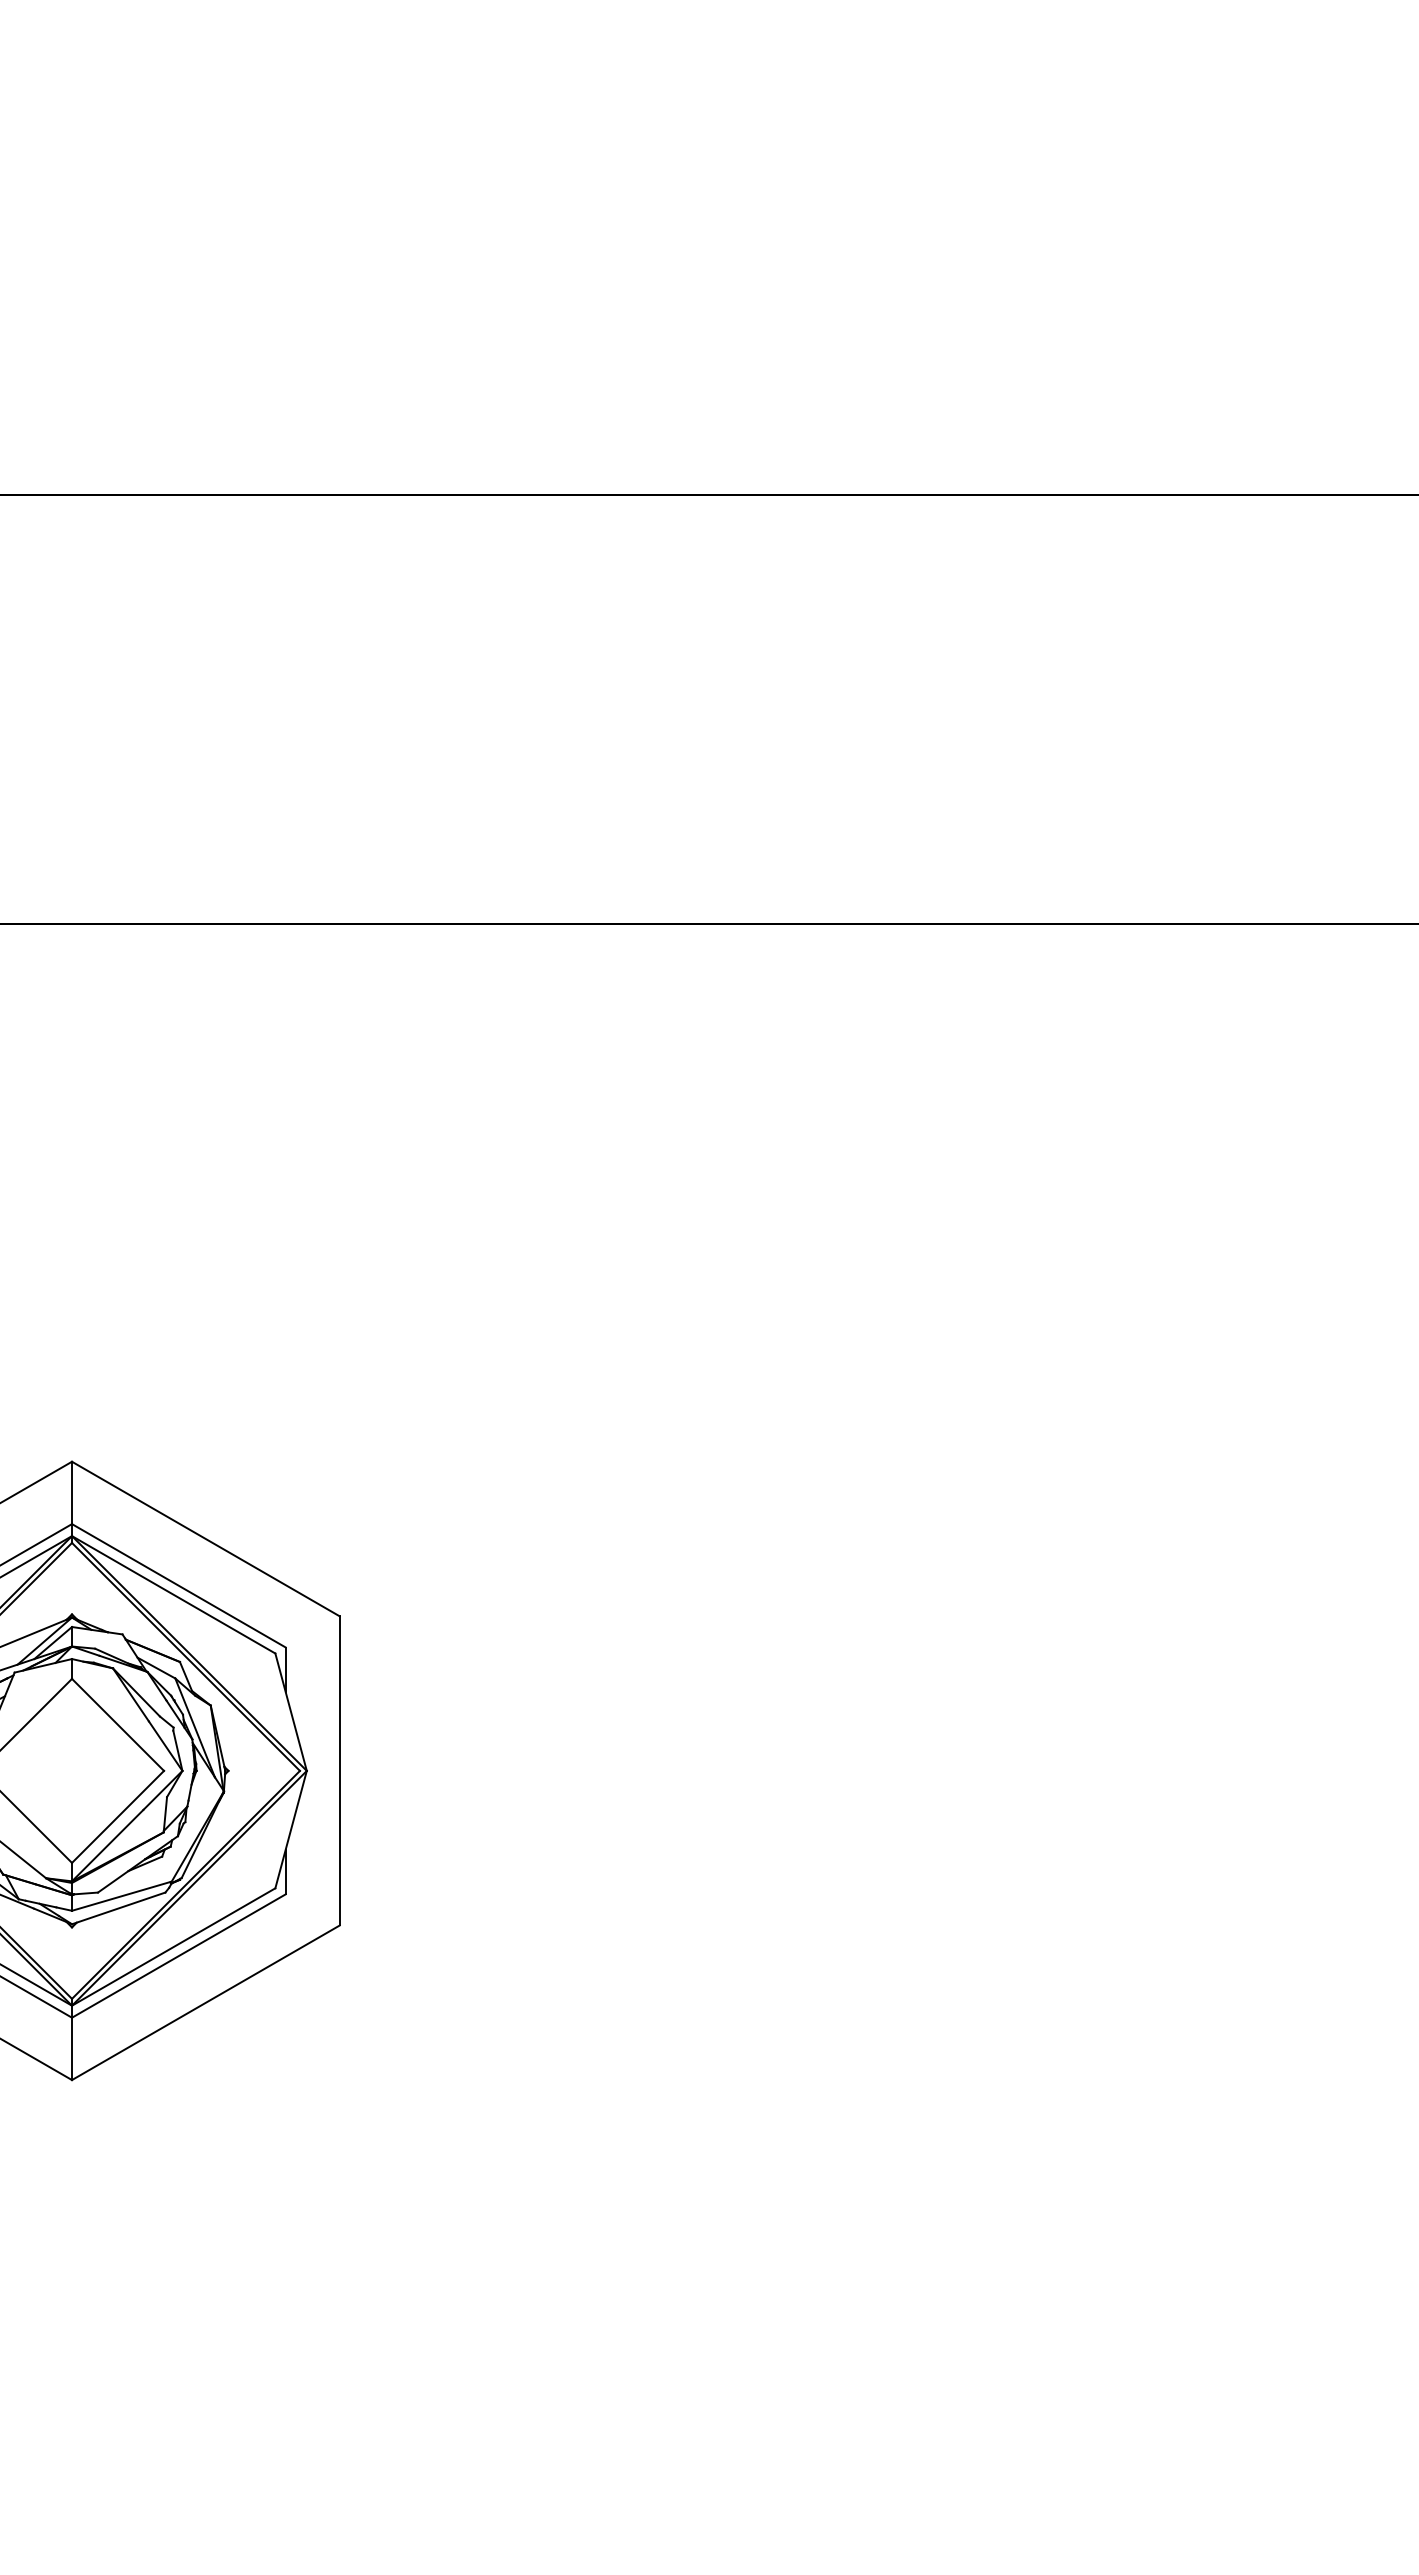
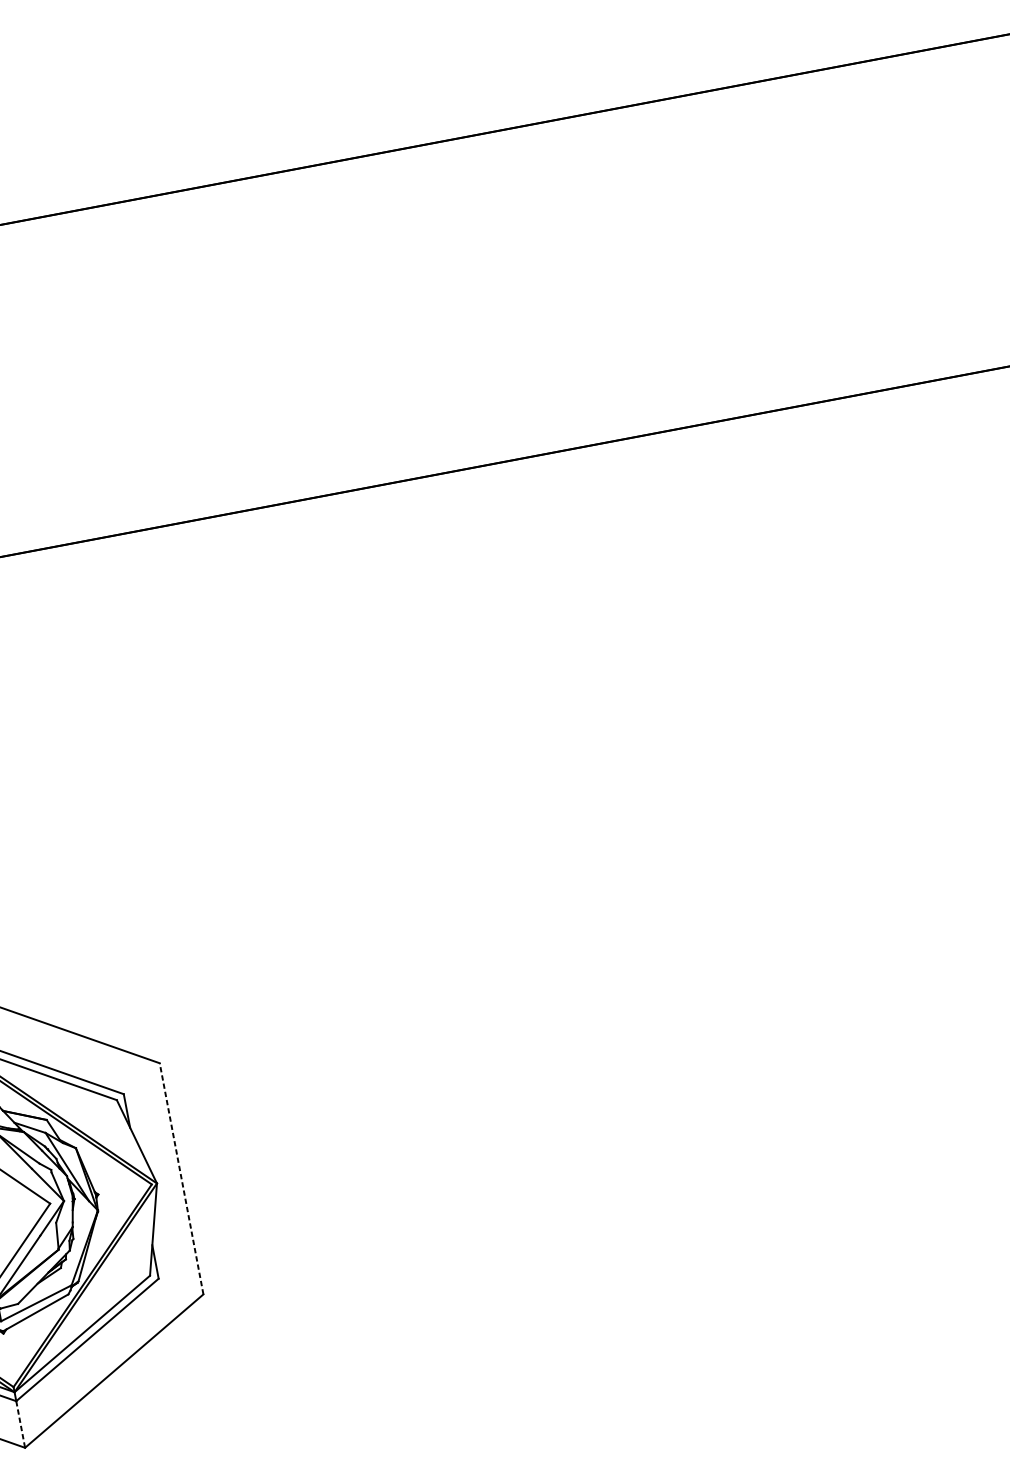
line: (339, 1770) -> (181, 1178), solid -> dashed
line: (72, 2049) -> (21, 1424), solid -> dashed

